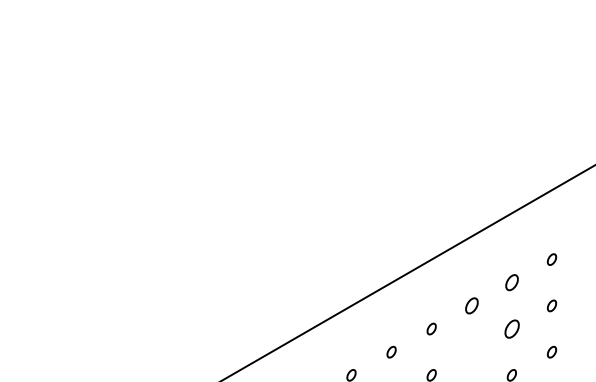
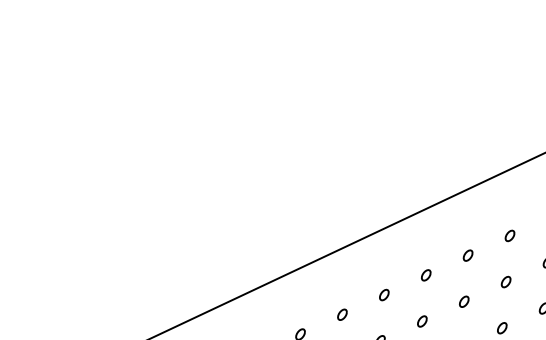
part: (511, 282) -> (509, 235), size x0.71
part: (471, 305) -> (467, 255), size x0.71
part: (511, 328) -> (505, 281), size x0.62
part: (471, 351) -> (464, 301), added

